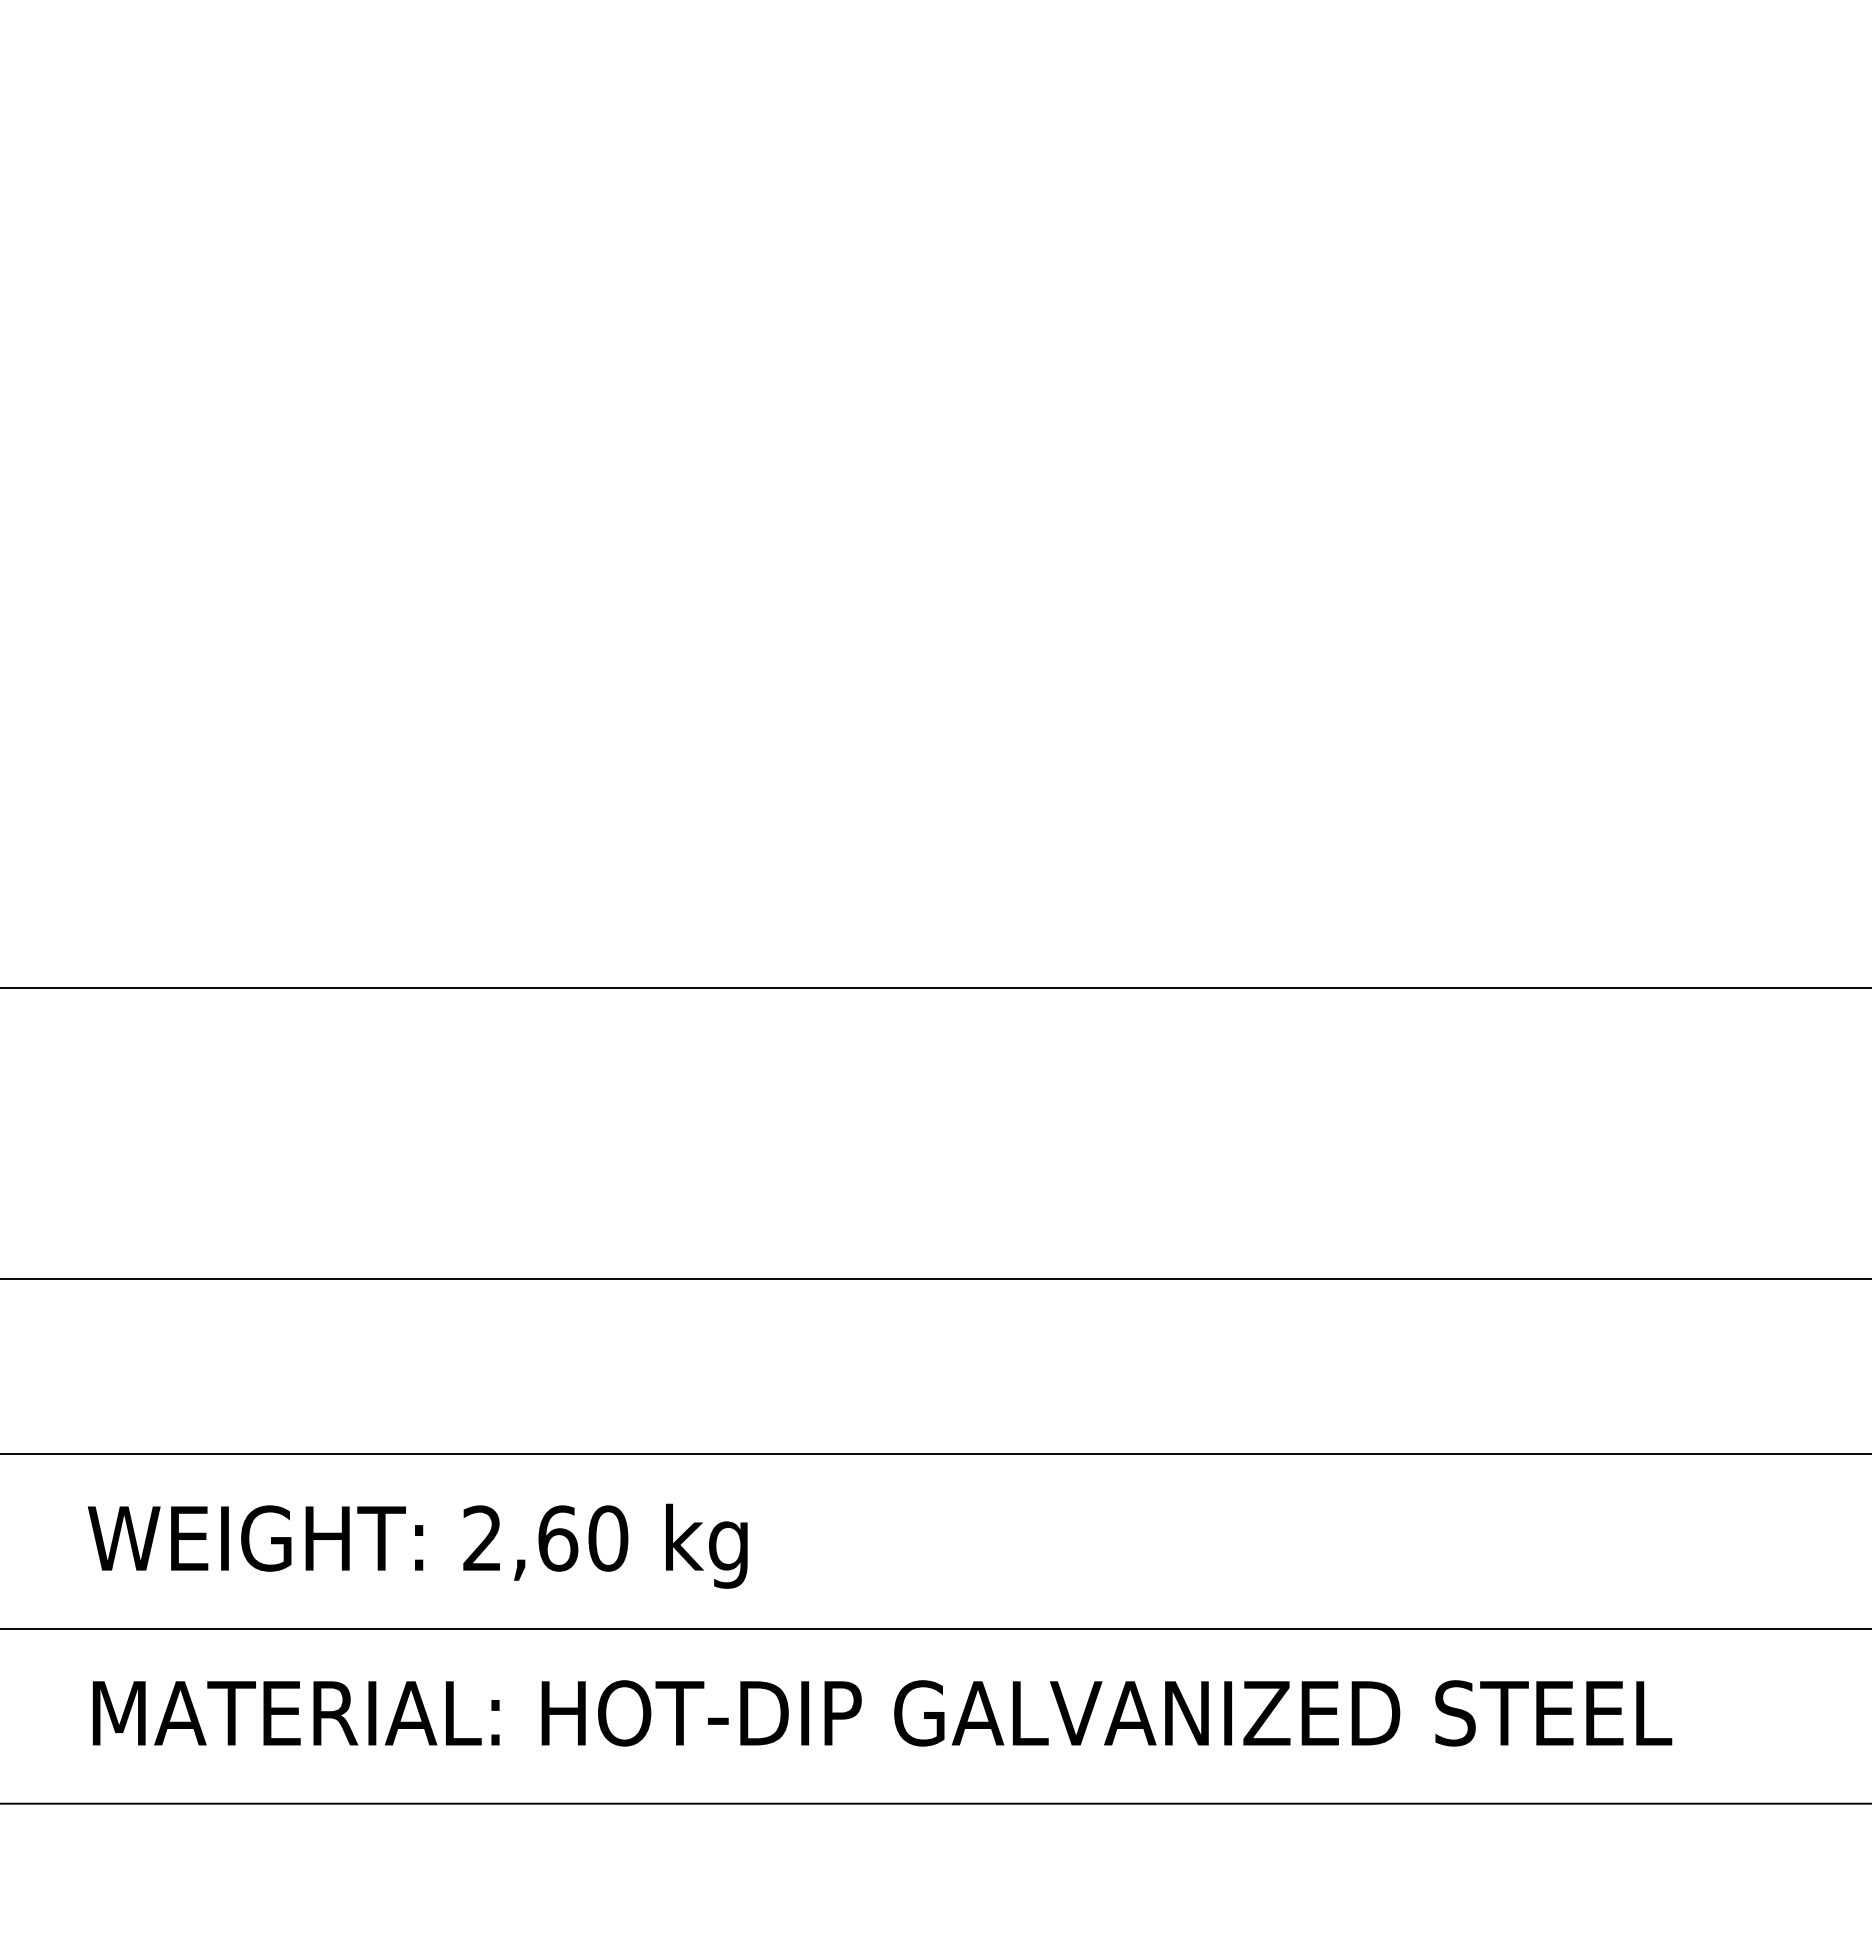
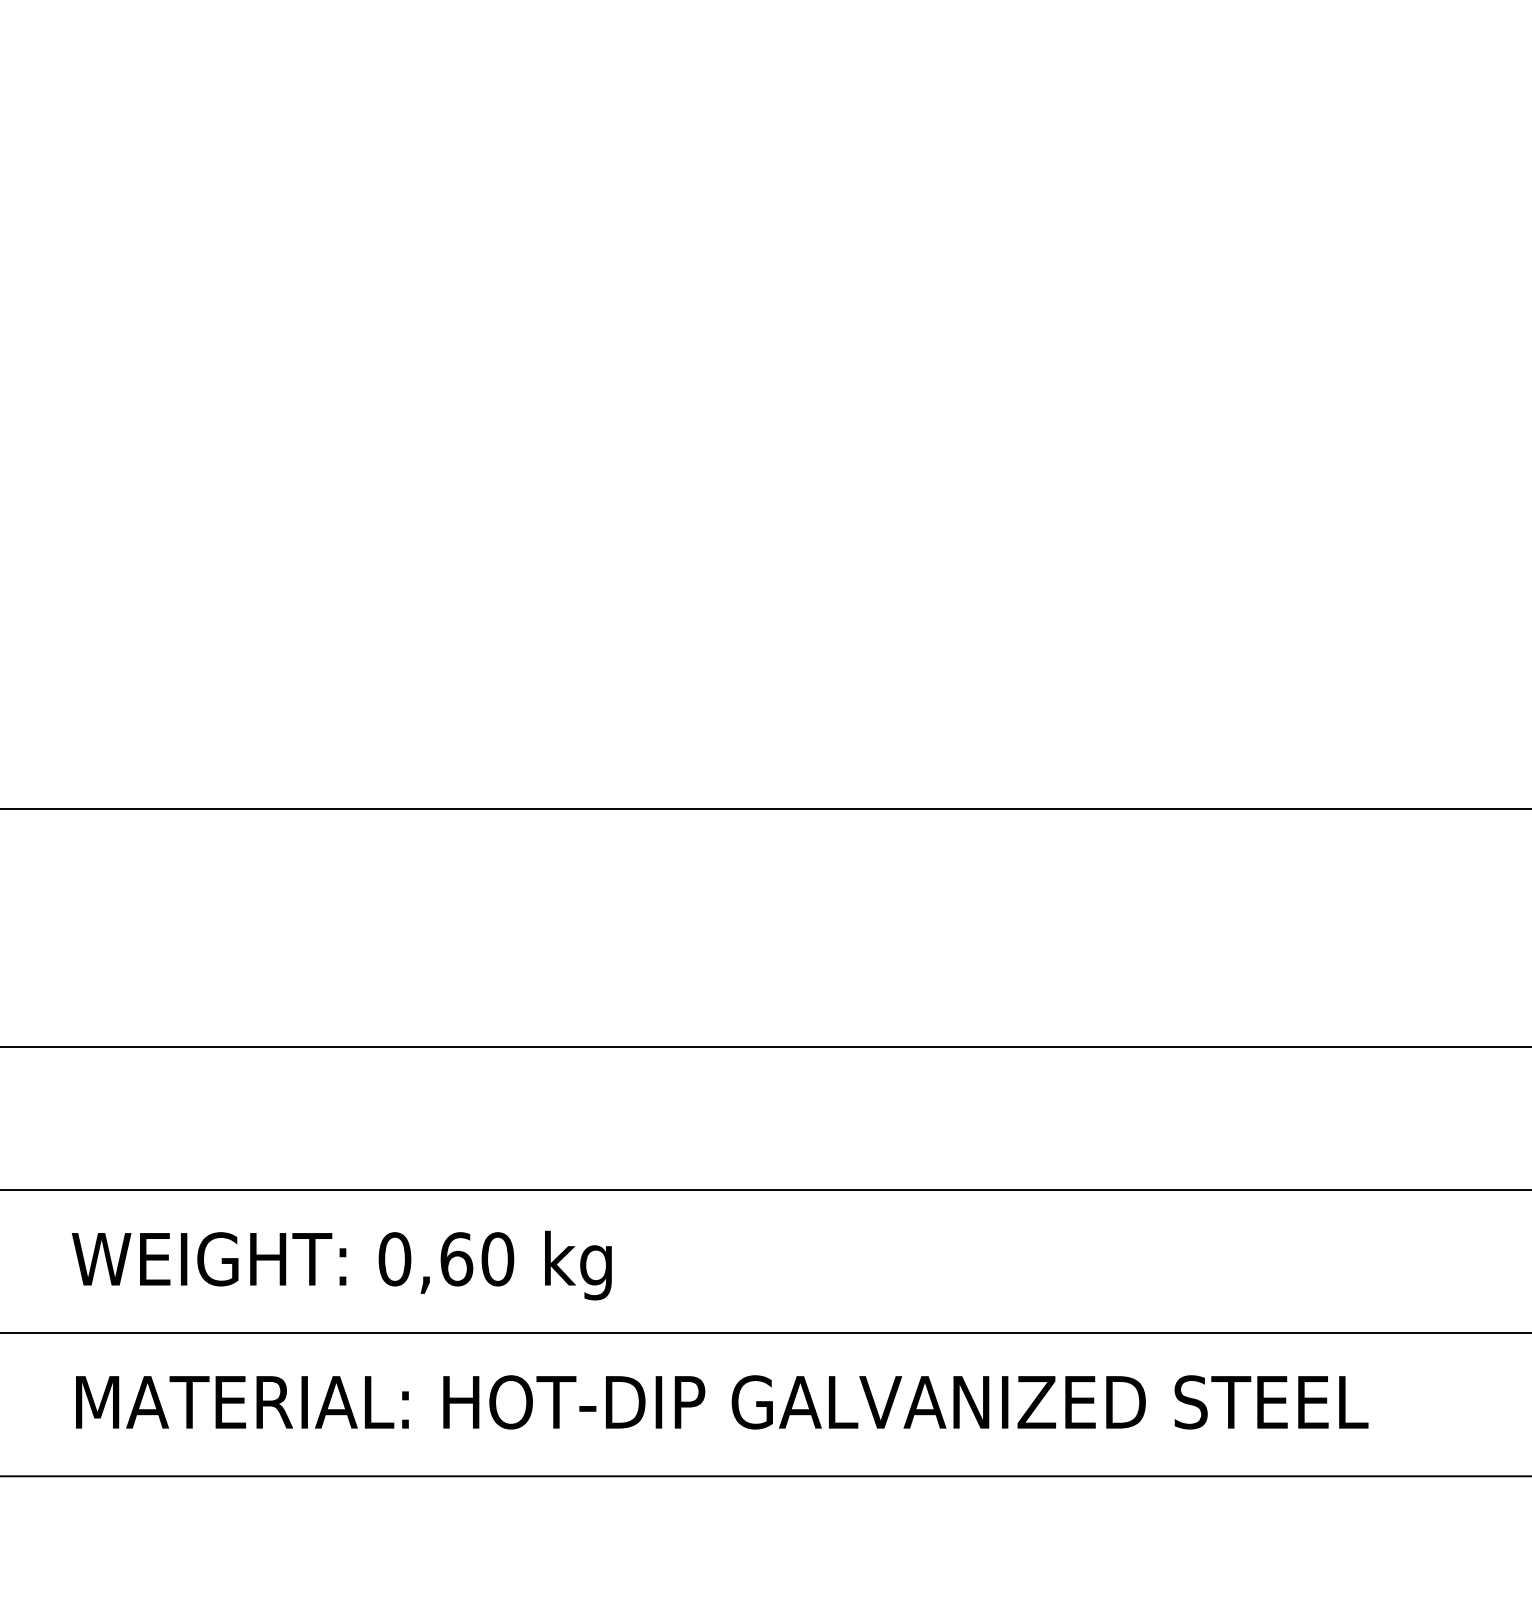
text: (482, 1538) -> (394, 1259), 2,60 -> 0,60

